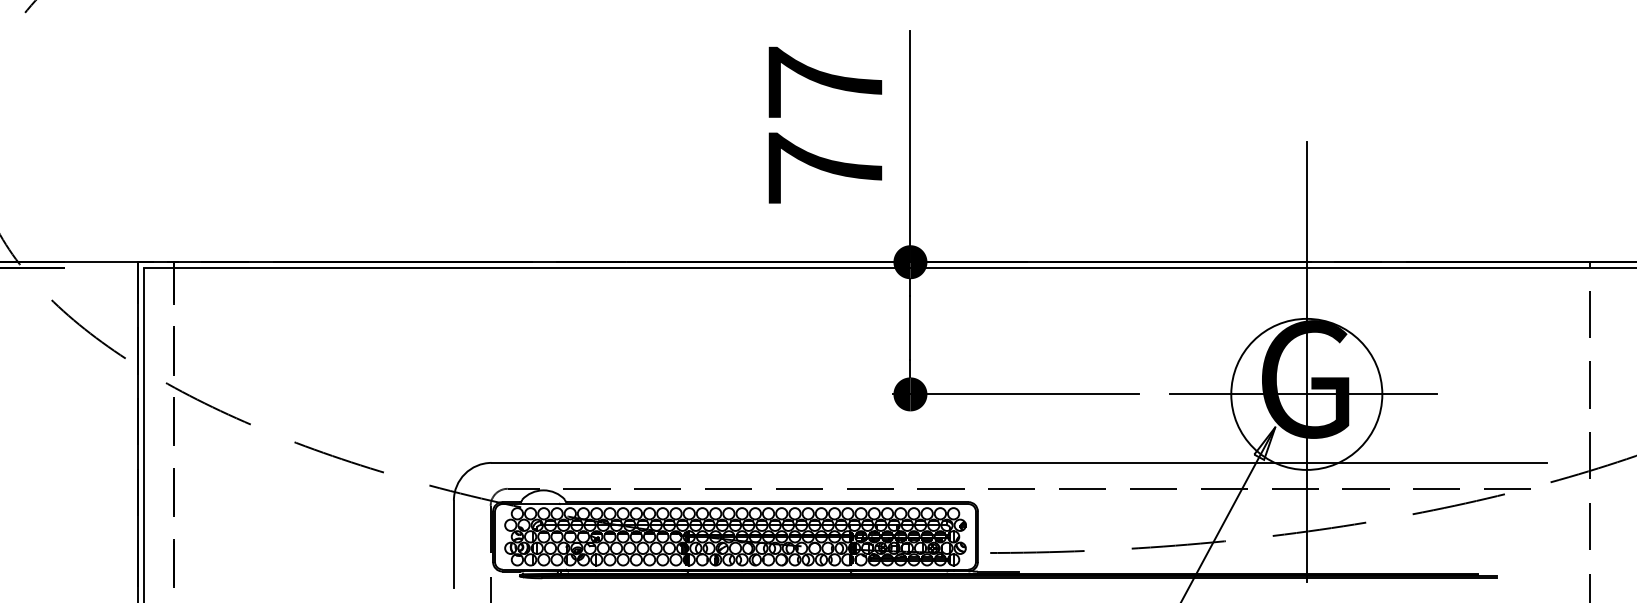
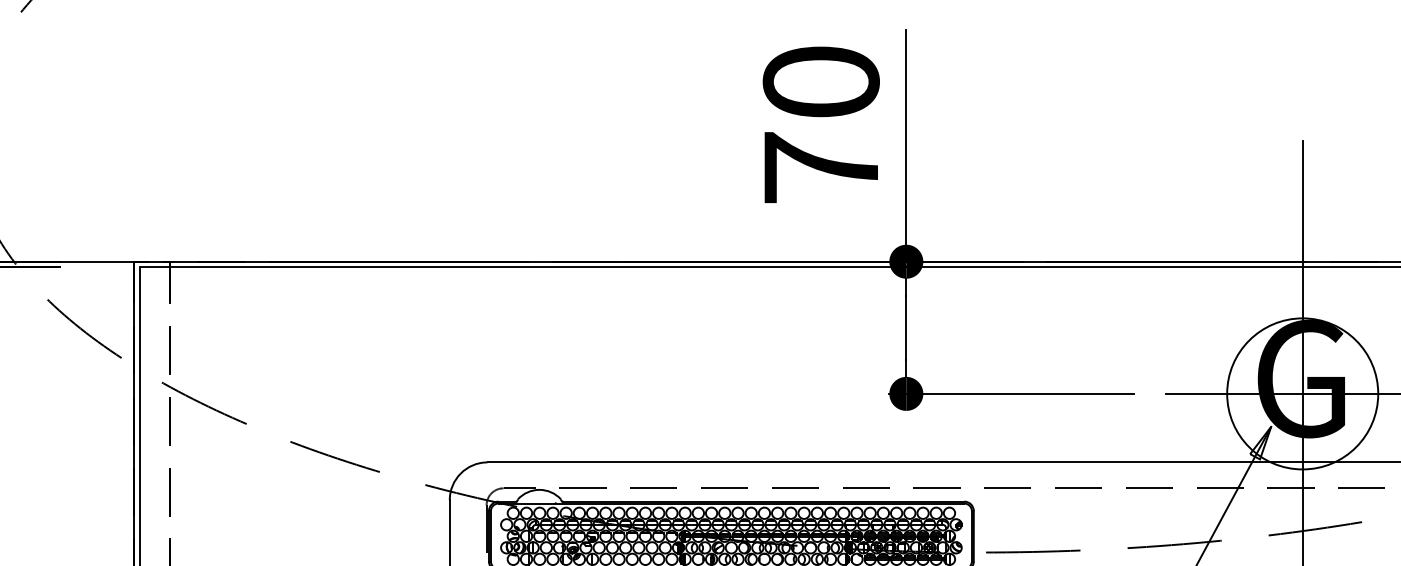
text: (825, 81) -> (821, 81), 77 -> 70

